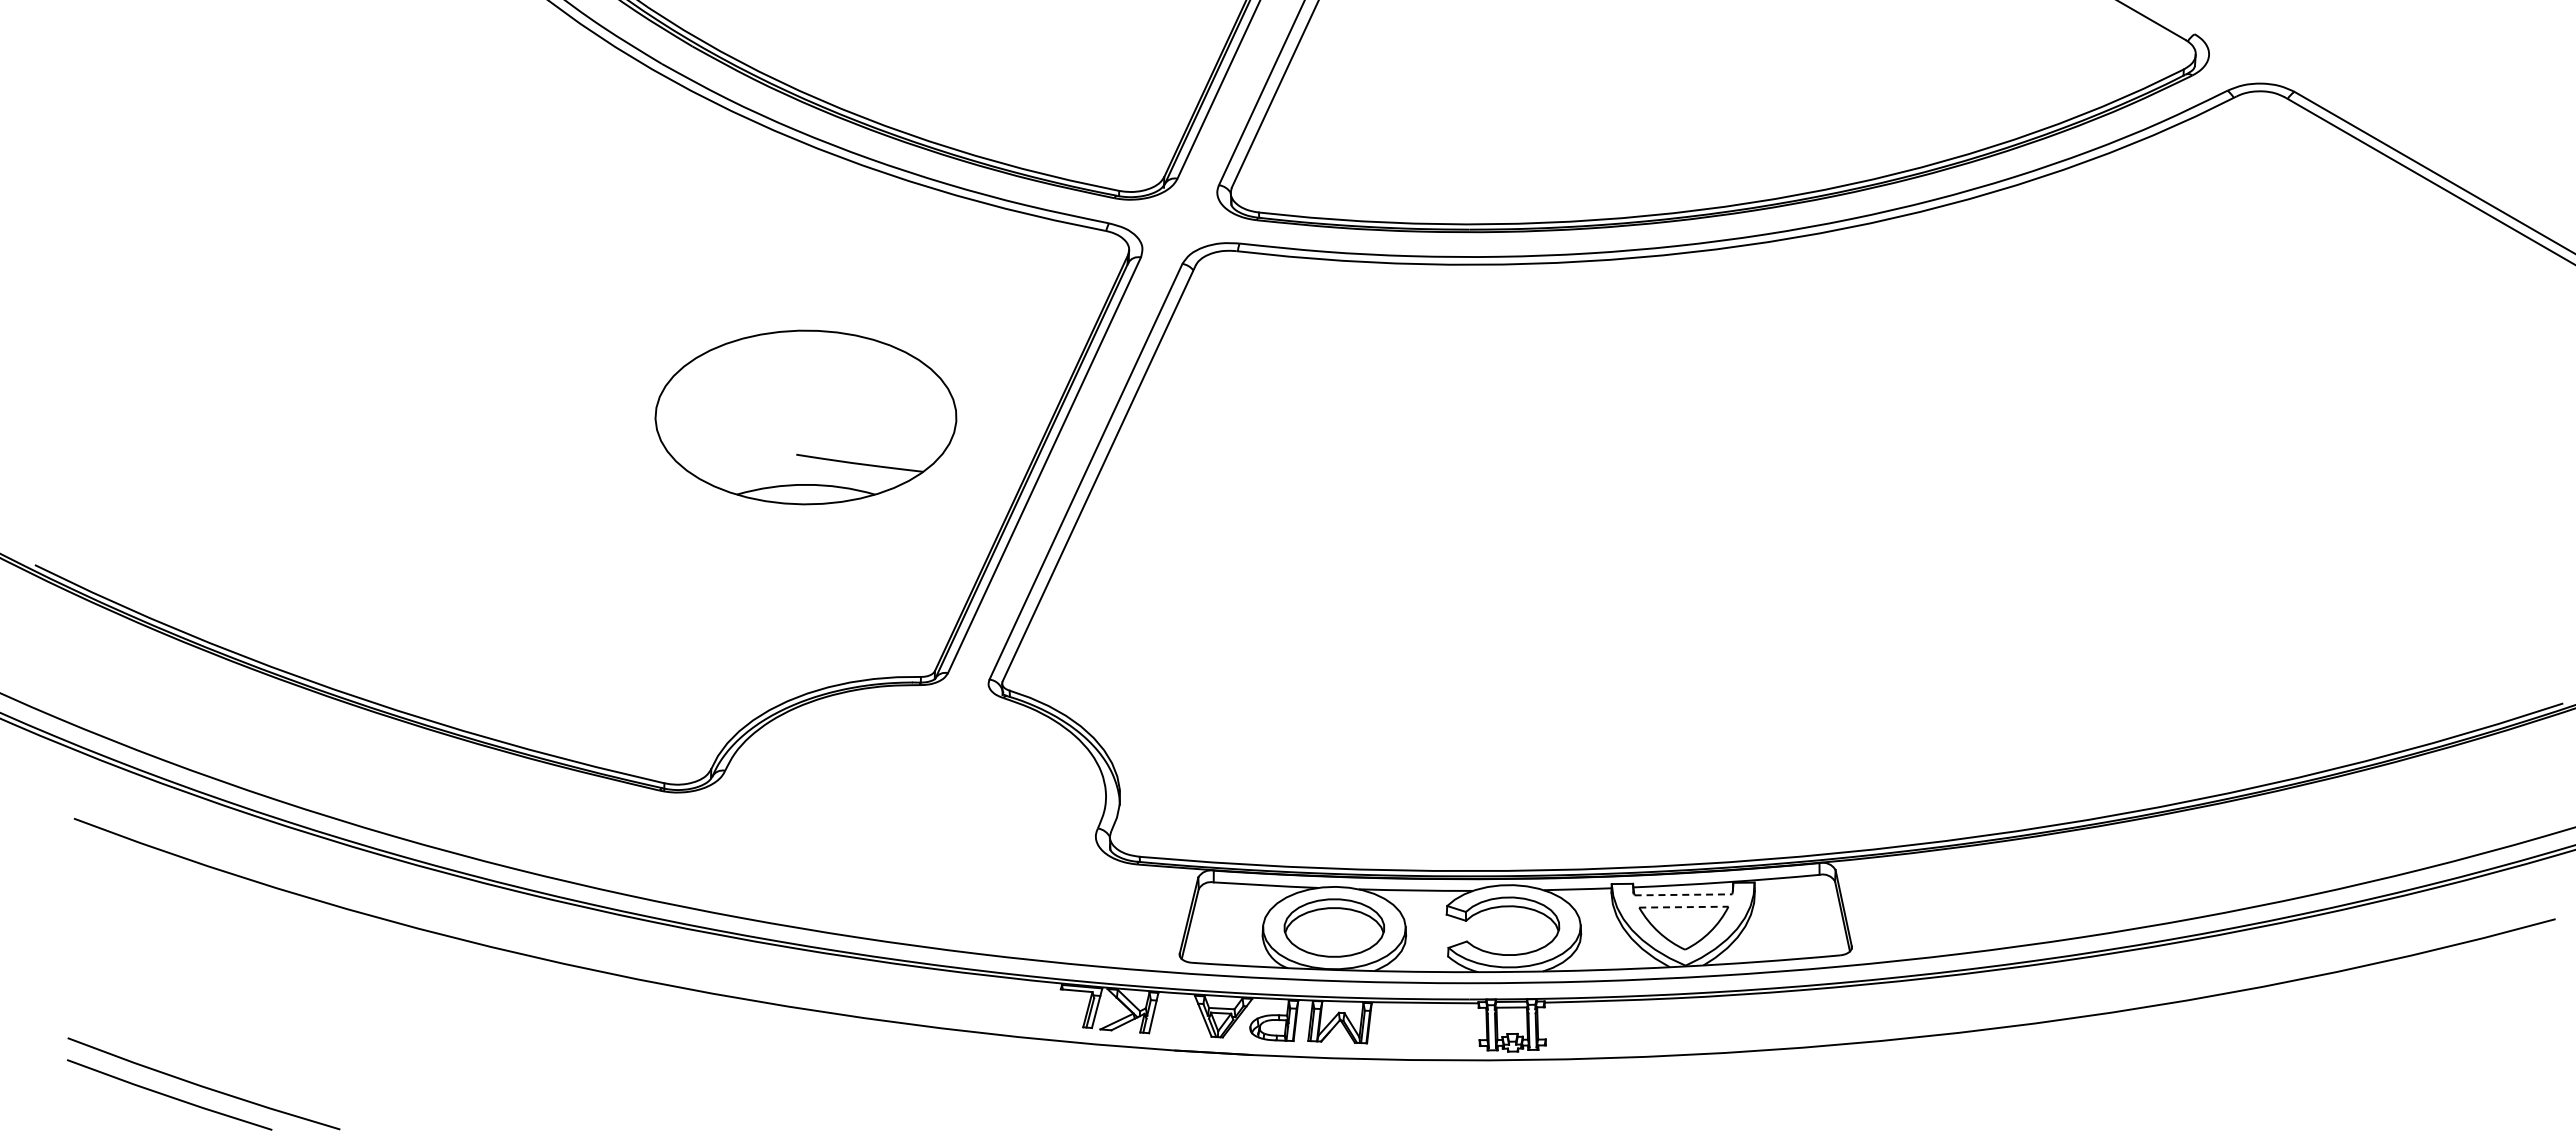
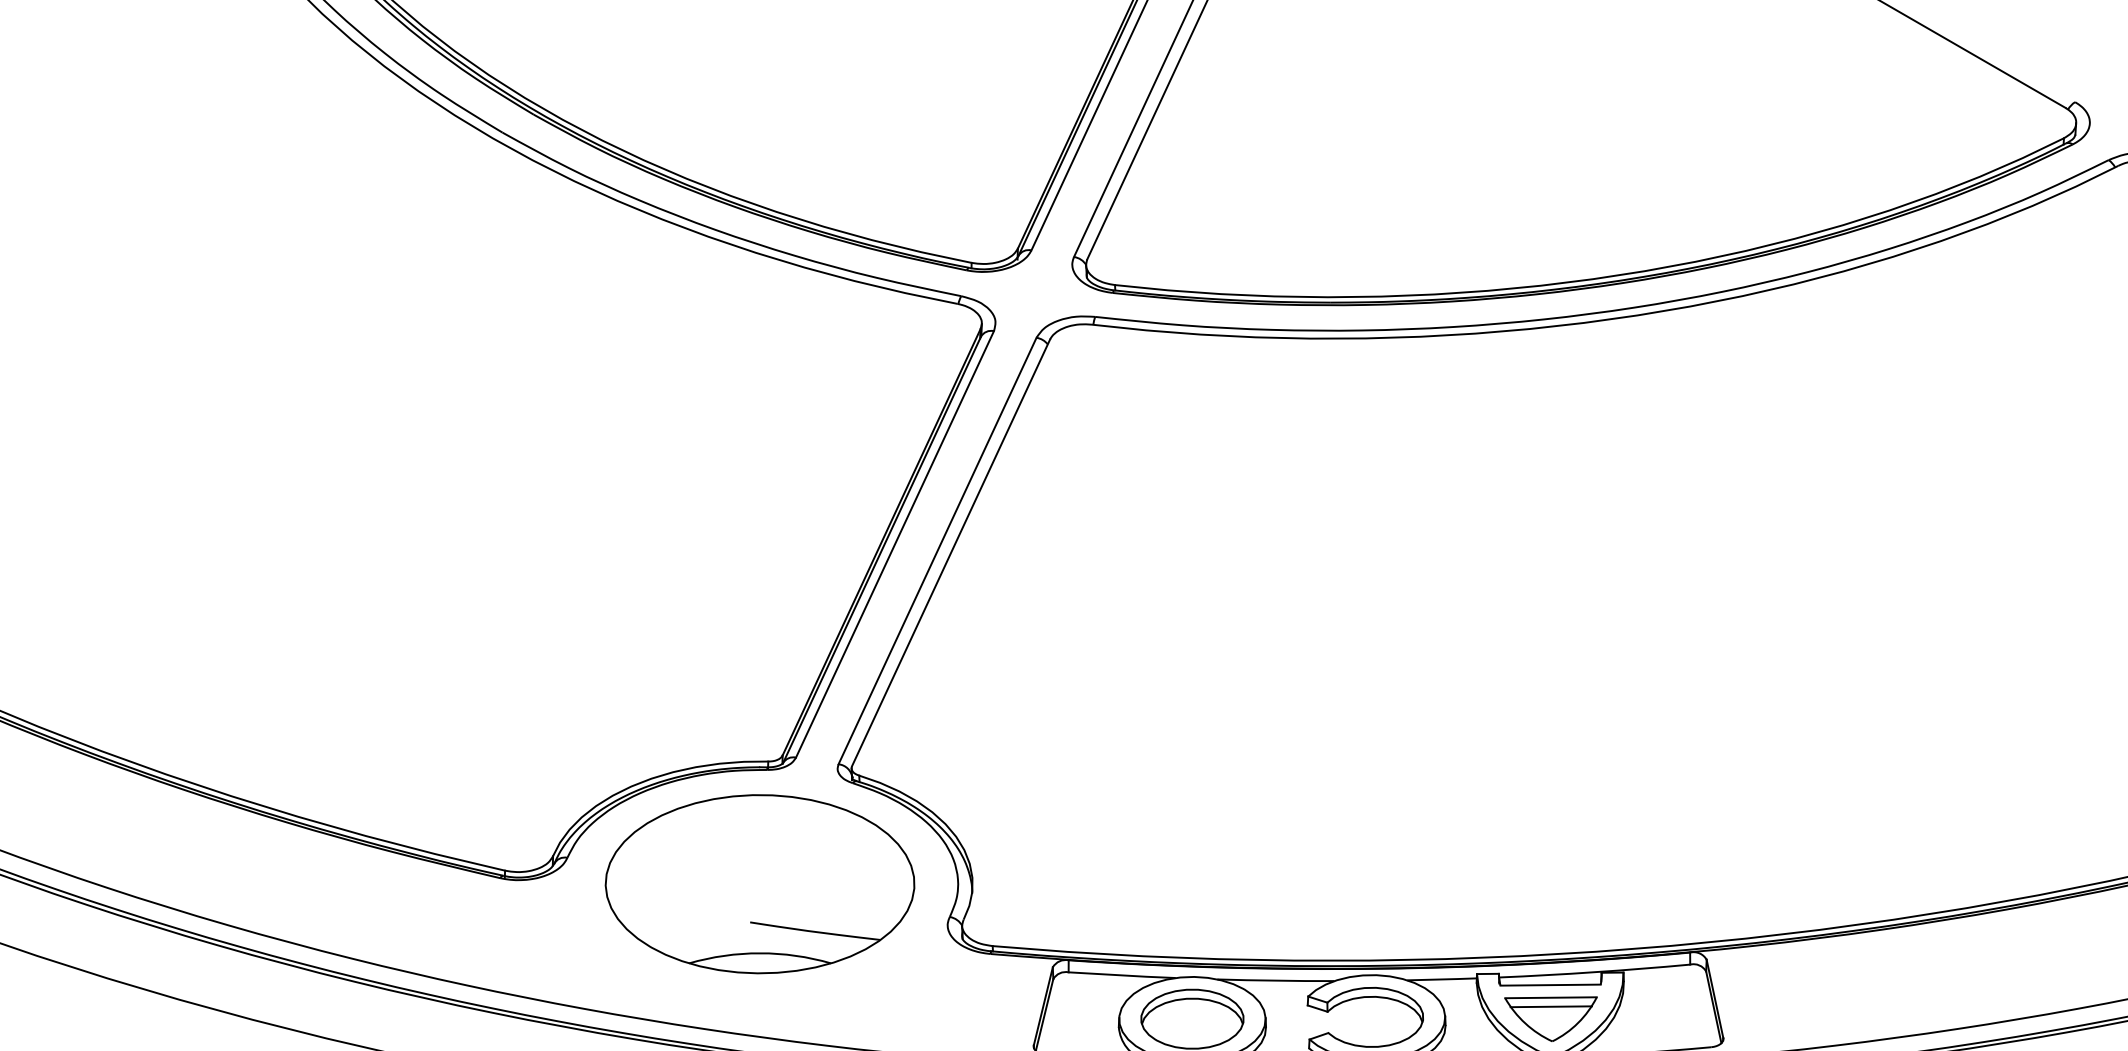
part: (805, 417) -> (759, 884), moved
line: (1683, 894) -> (1550, 984), dashed -> solid
line: (1683, 907) -> (1550, 998), dashed -> solid
line: (1683, 915) -> (1550, 1006), added

